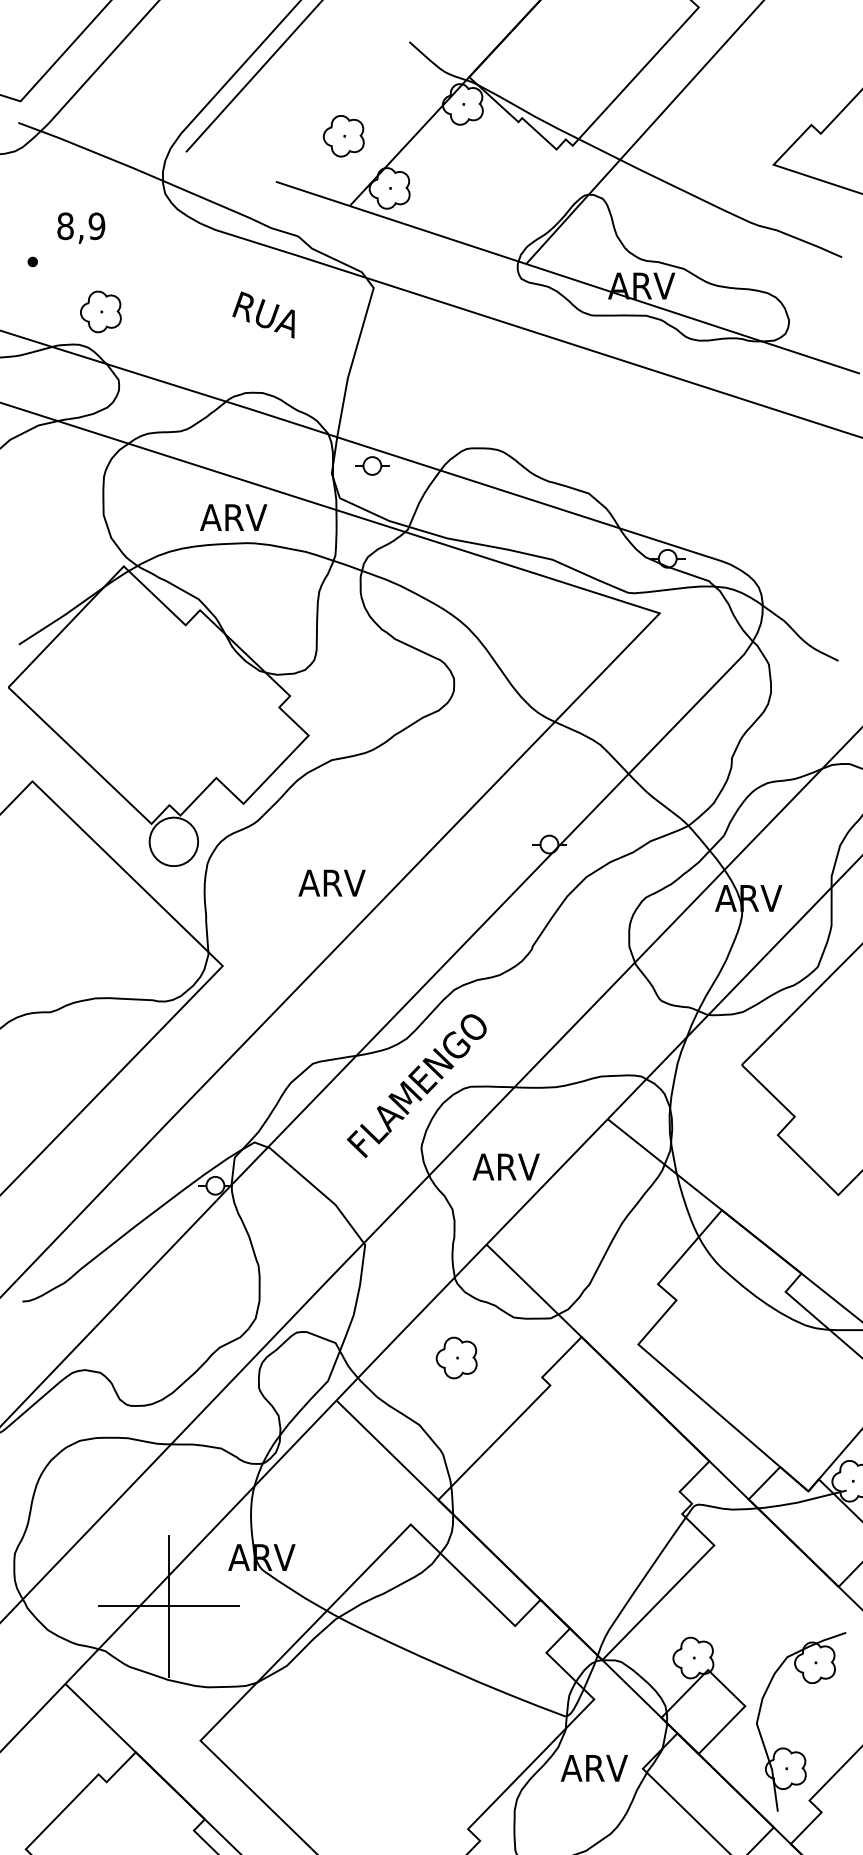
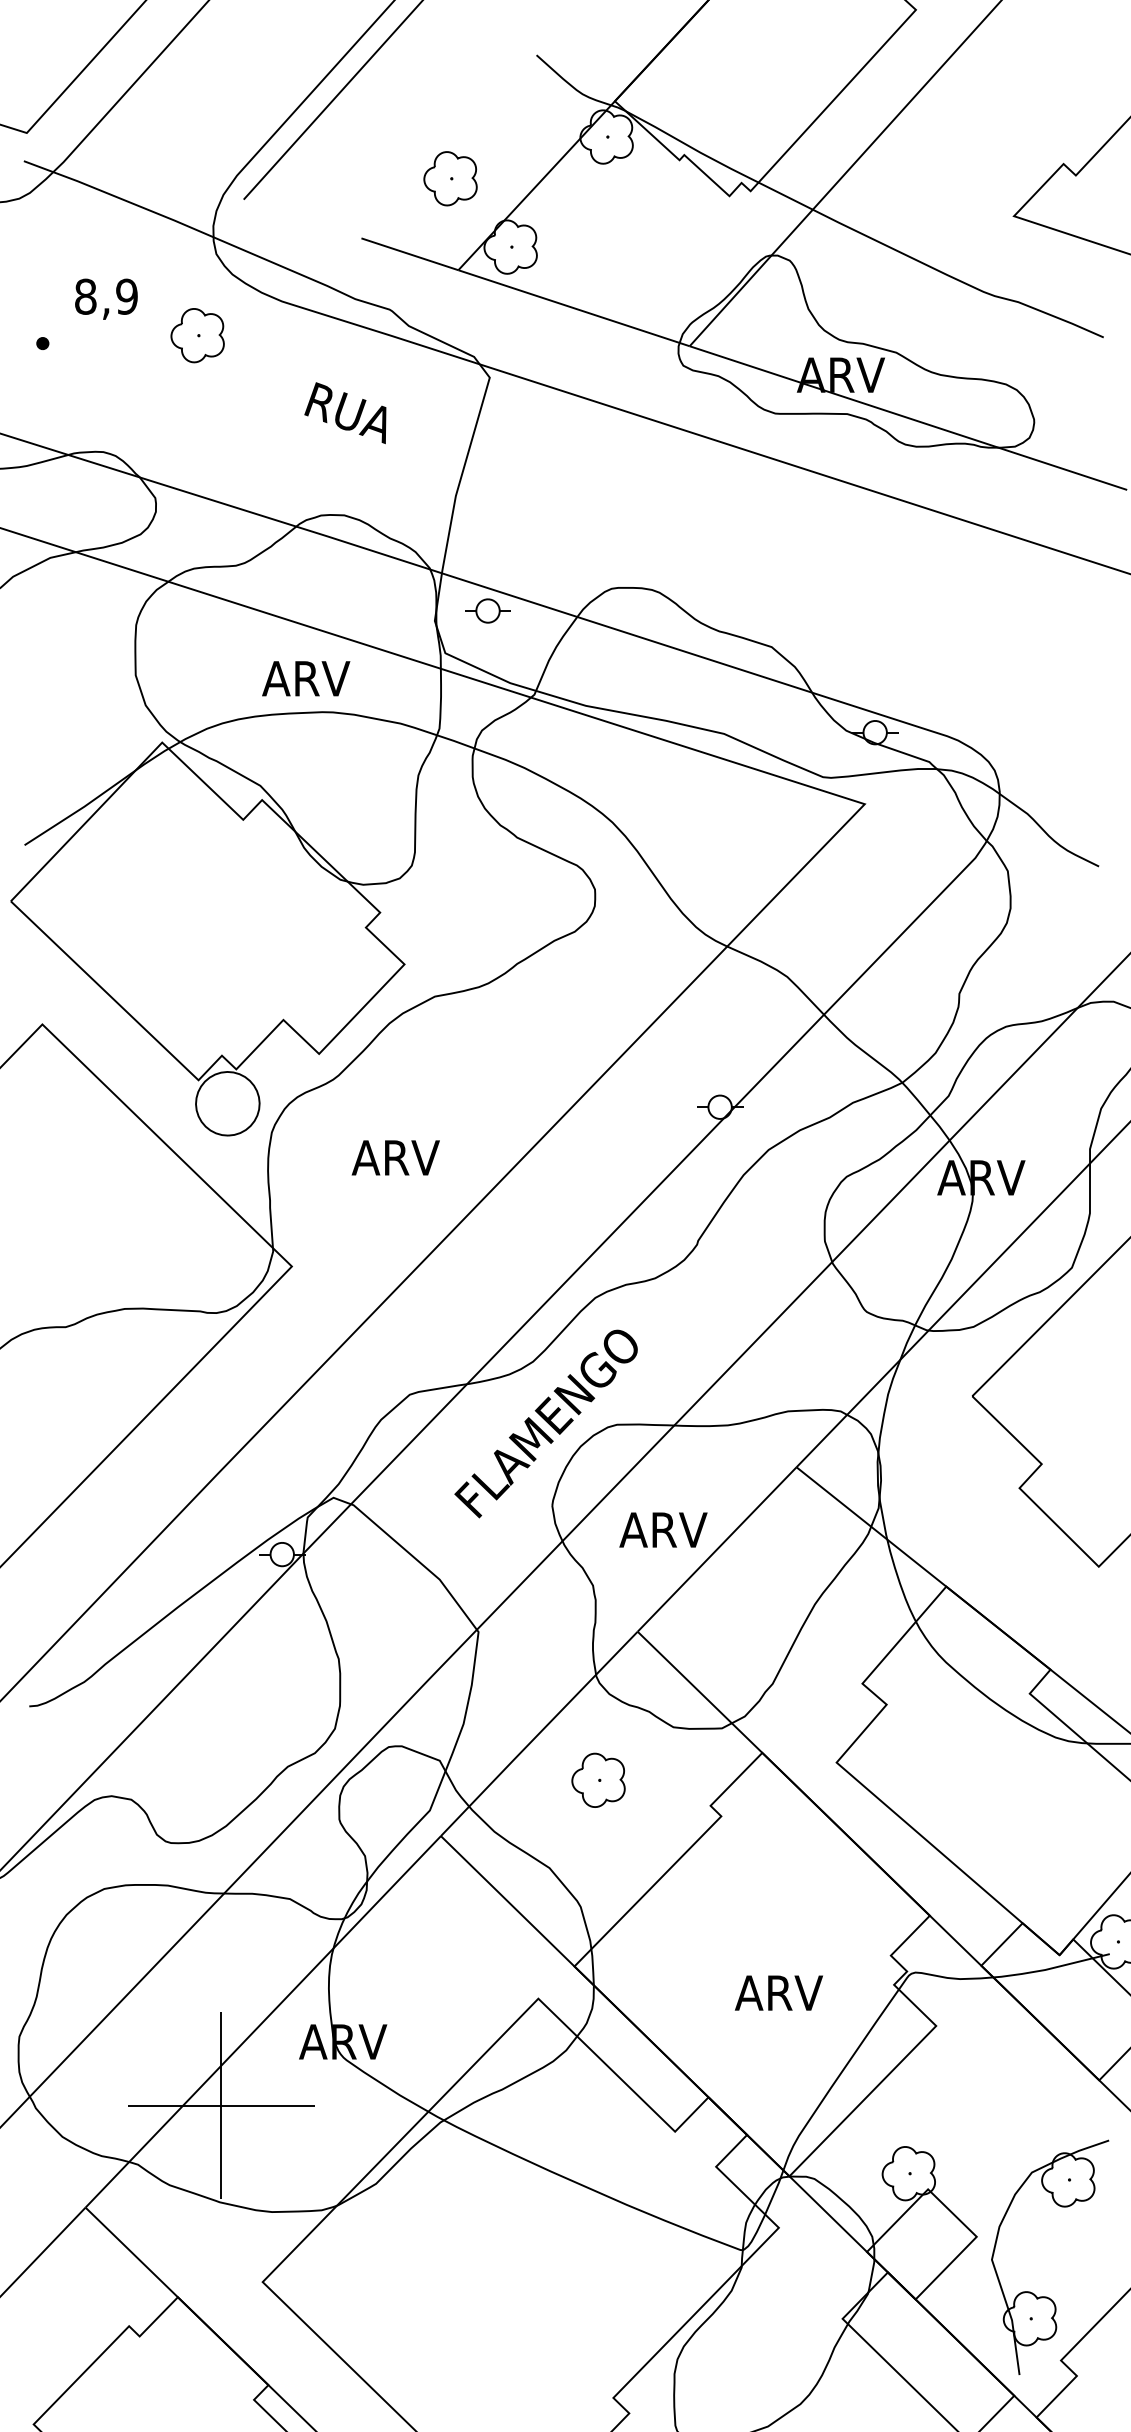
part: (100, 311) -> (197, 335), moved
text: (331, 882) -> (395, 1157), moved
text: (593, 1768) -> (777, 1993), moved

